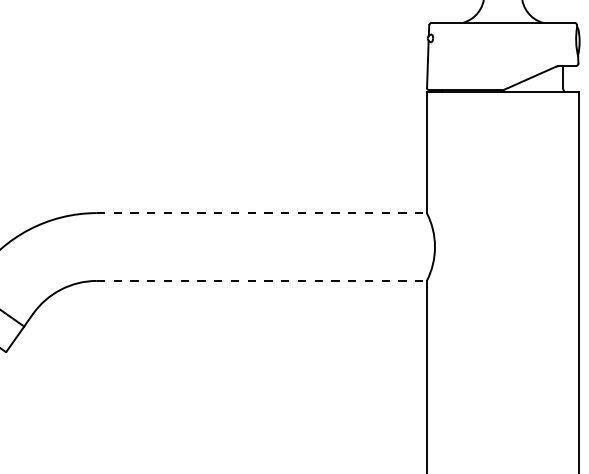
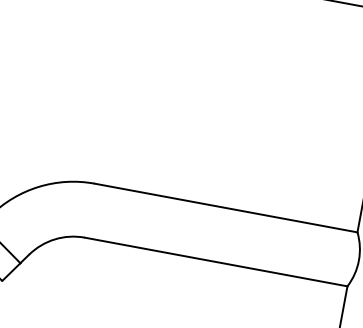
line: (262, 213) -> (226, 208), dashed -> solid
line: (262, 280) -> (216, 261), dashed -> solid

